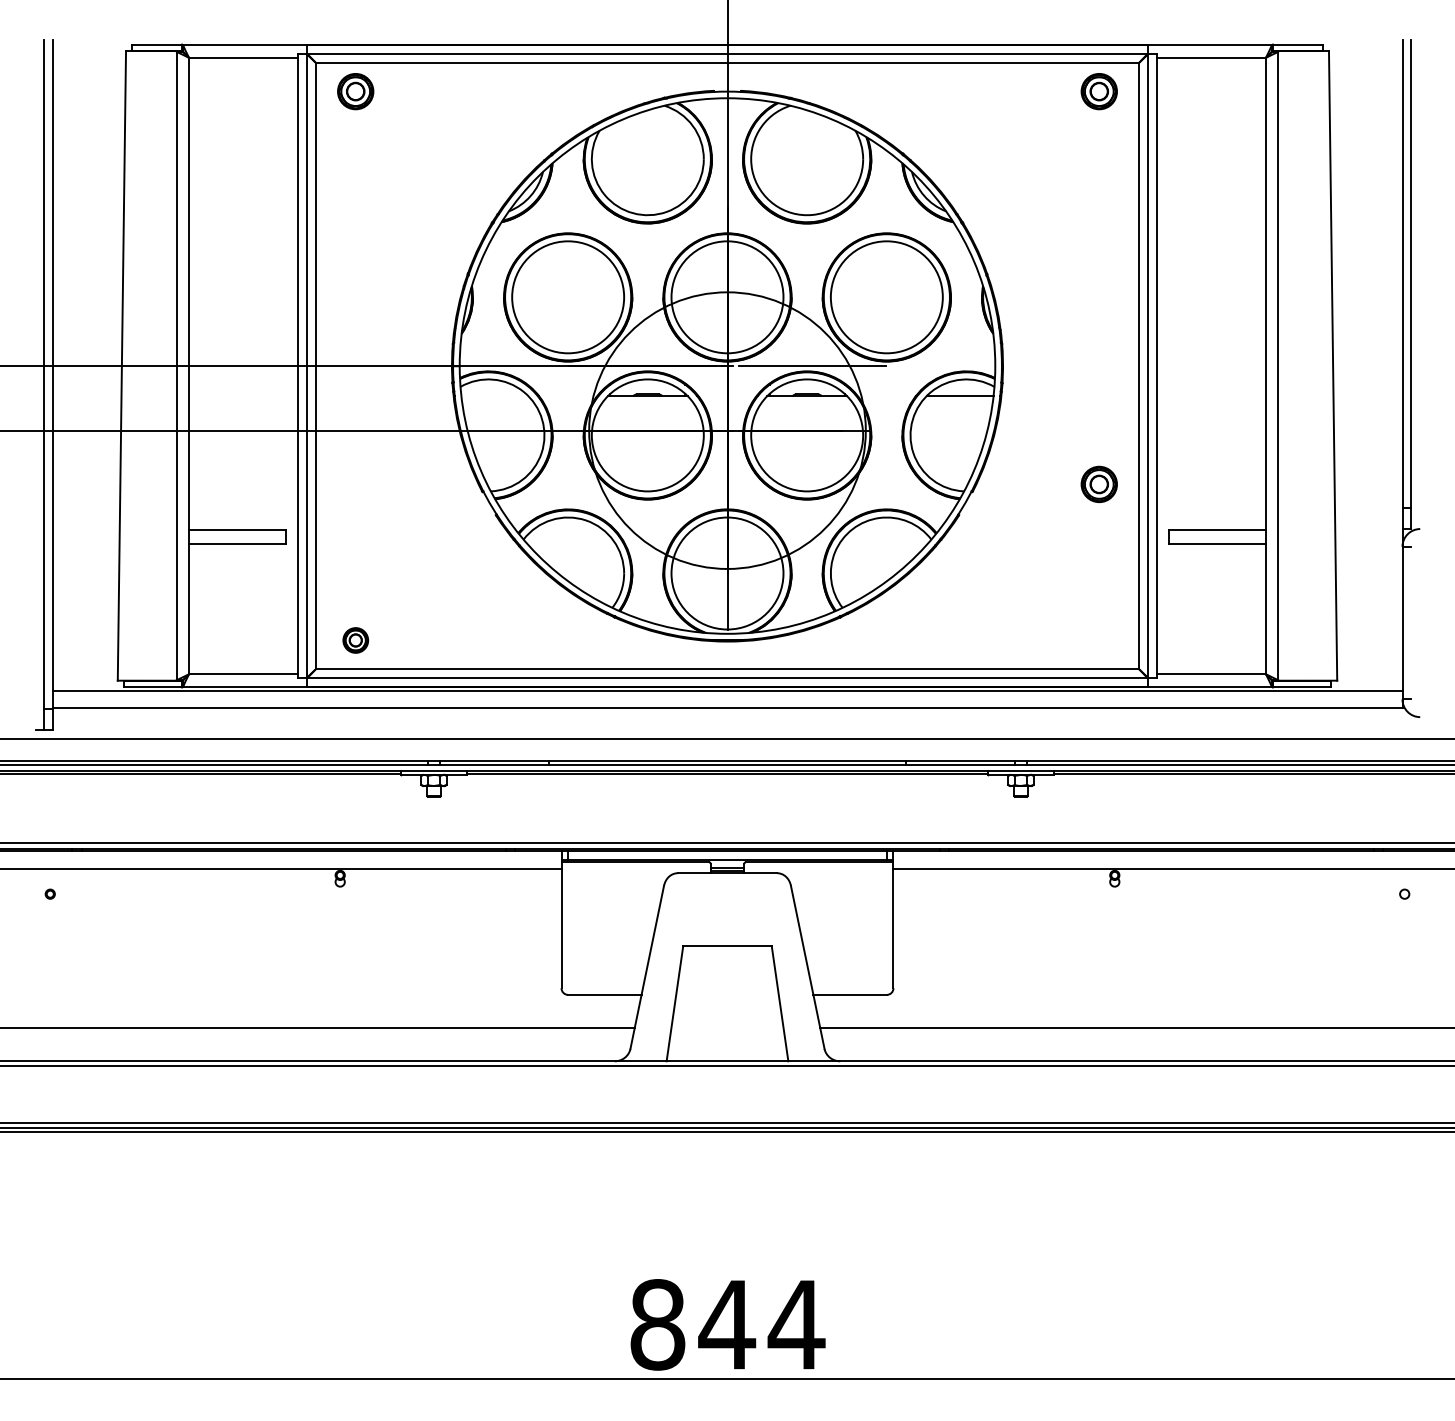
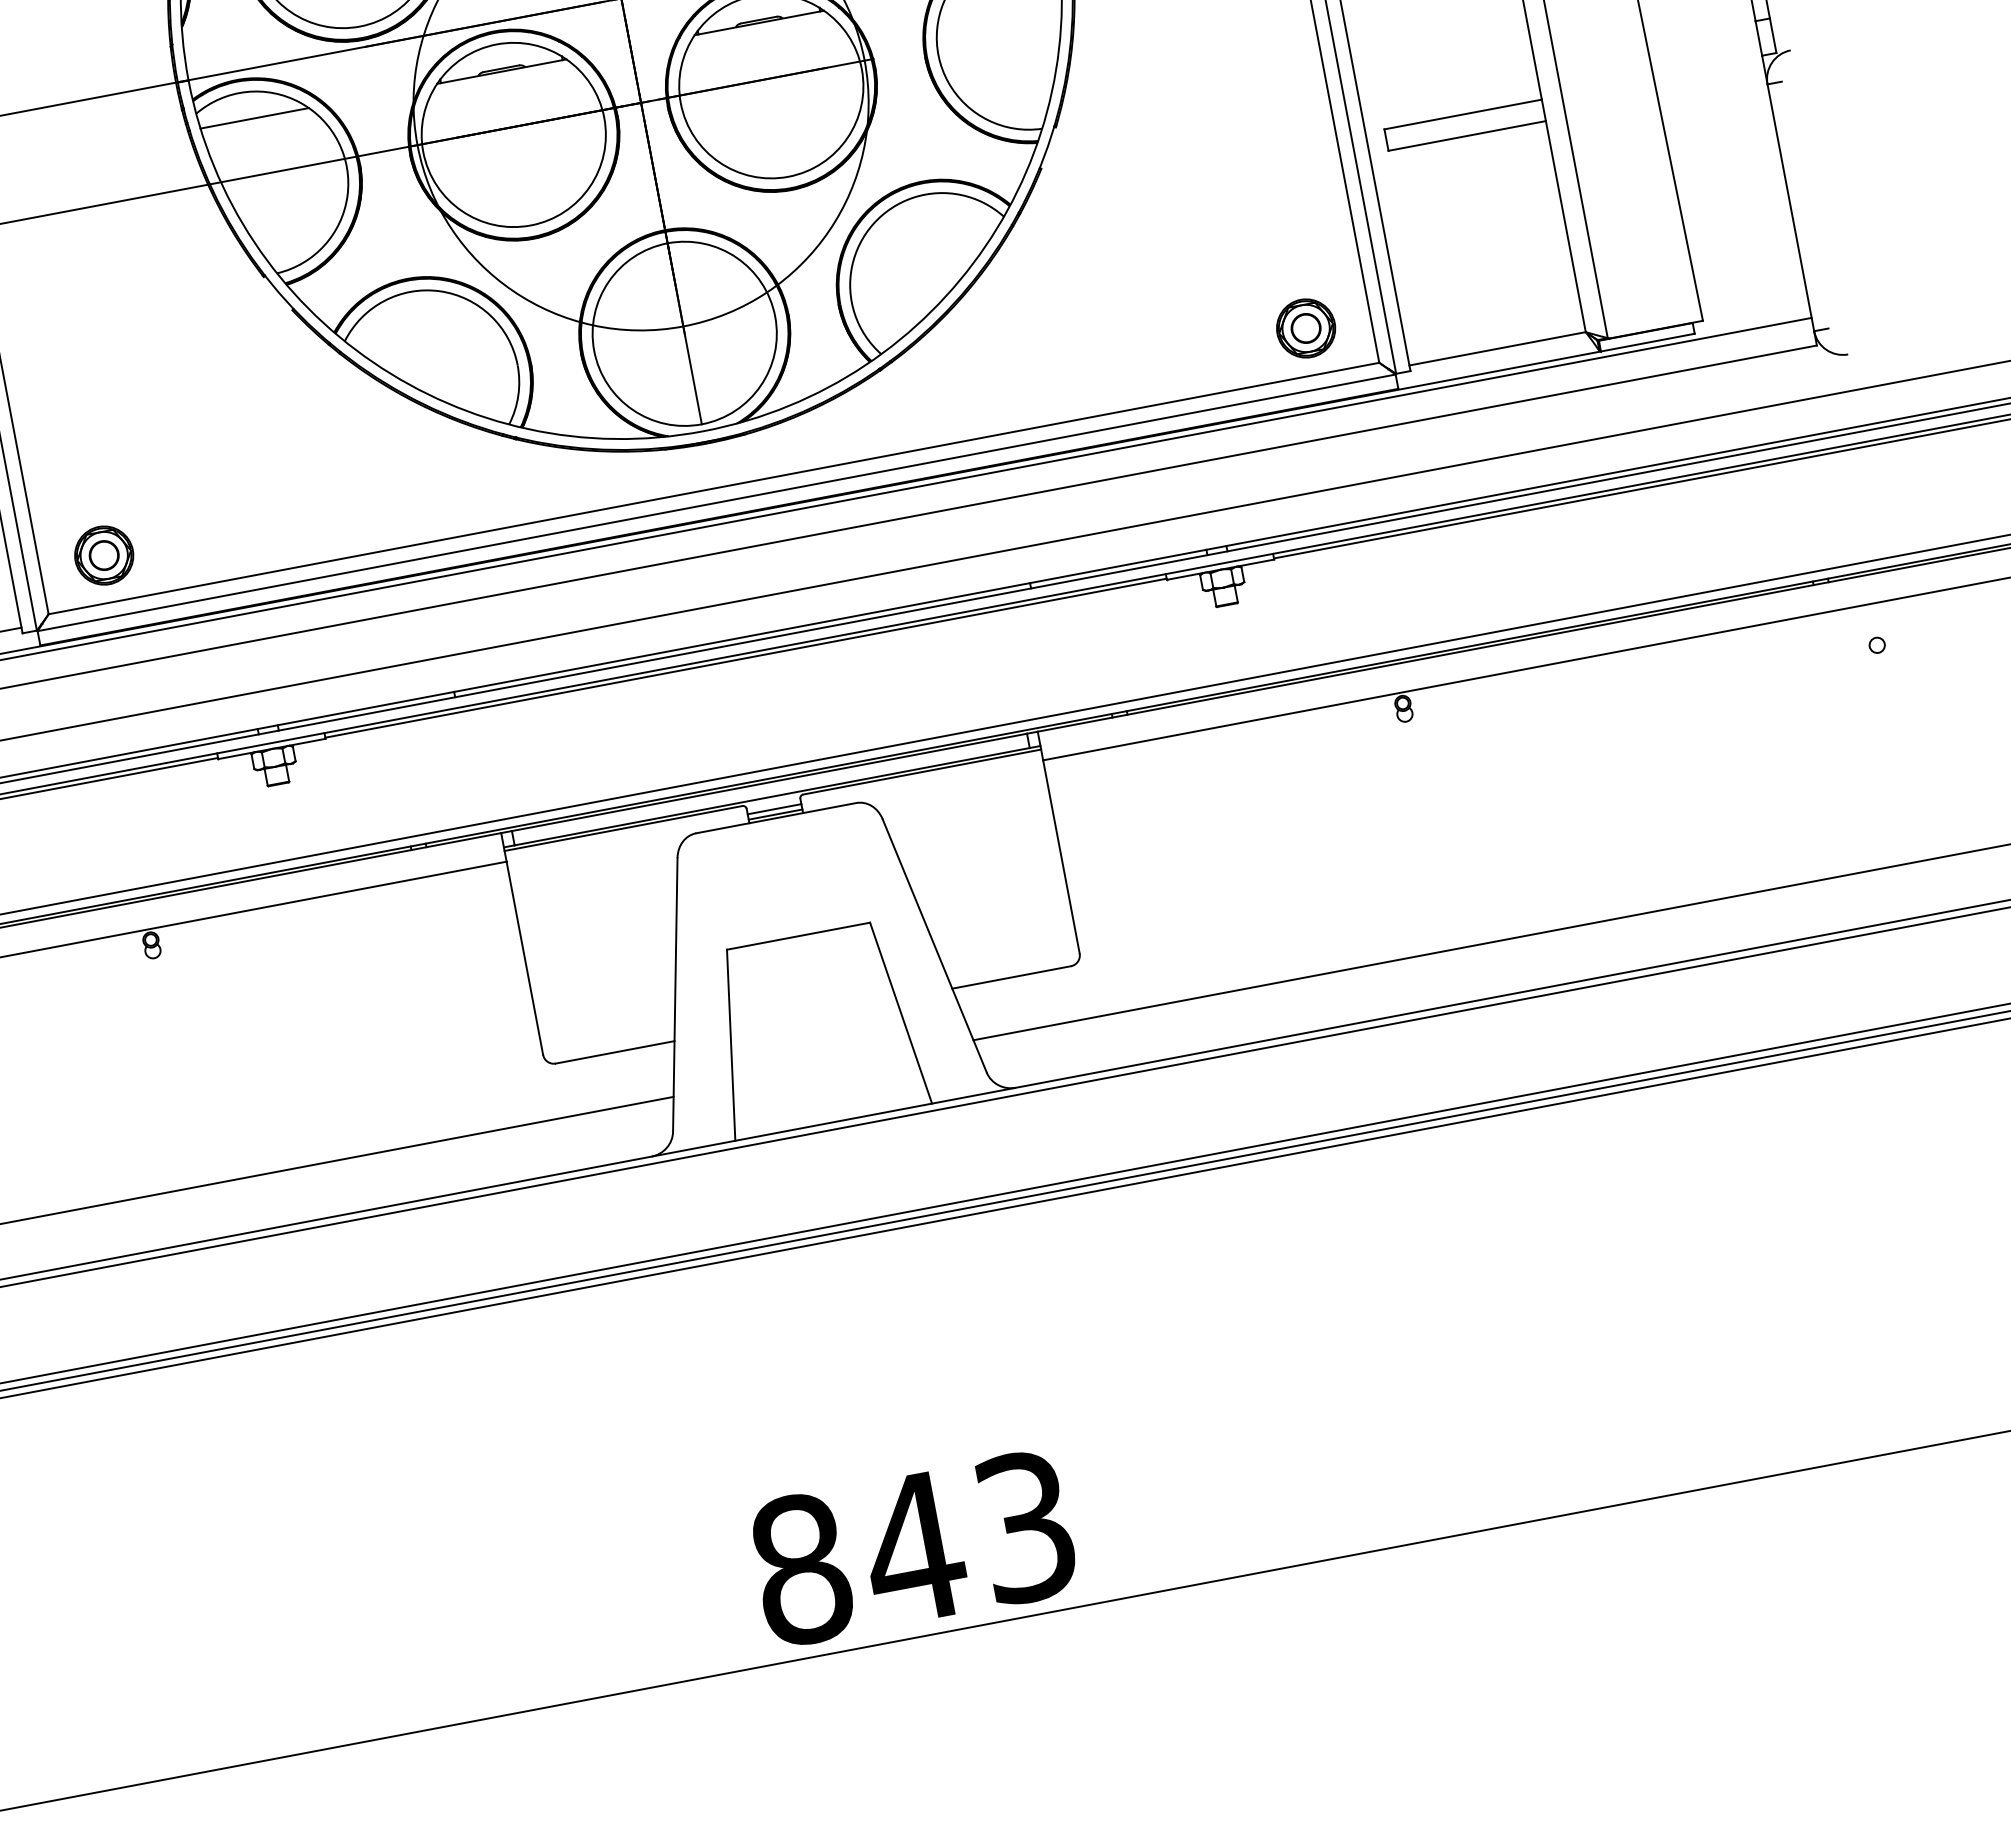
line: (494, 396) -> (254, 118), added
part: (1098, 484) -> (1304, 328), moved
part: (355, 640) -> (103, 555), size x1.43
text: (796, 1324) -> (1025, 1526), 844 -> 843

